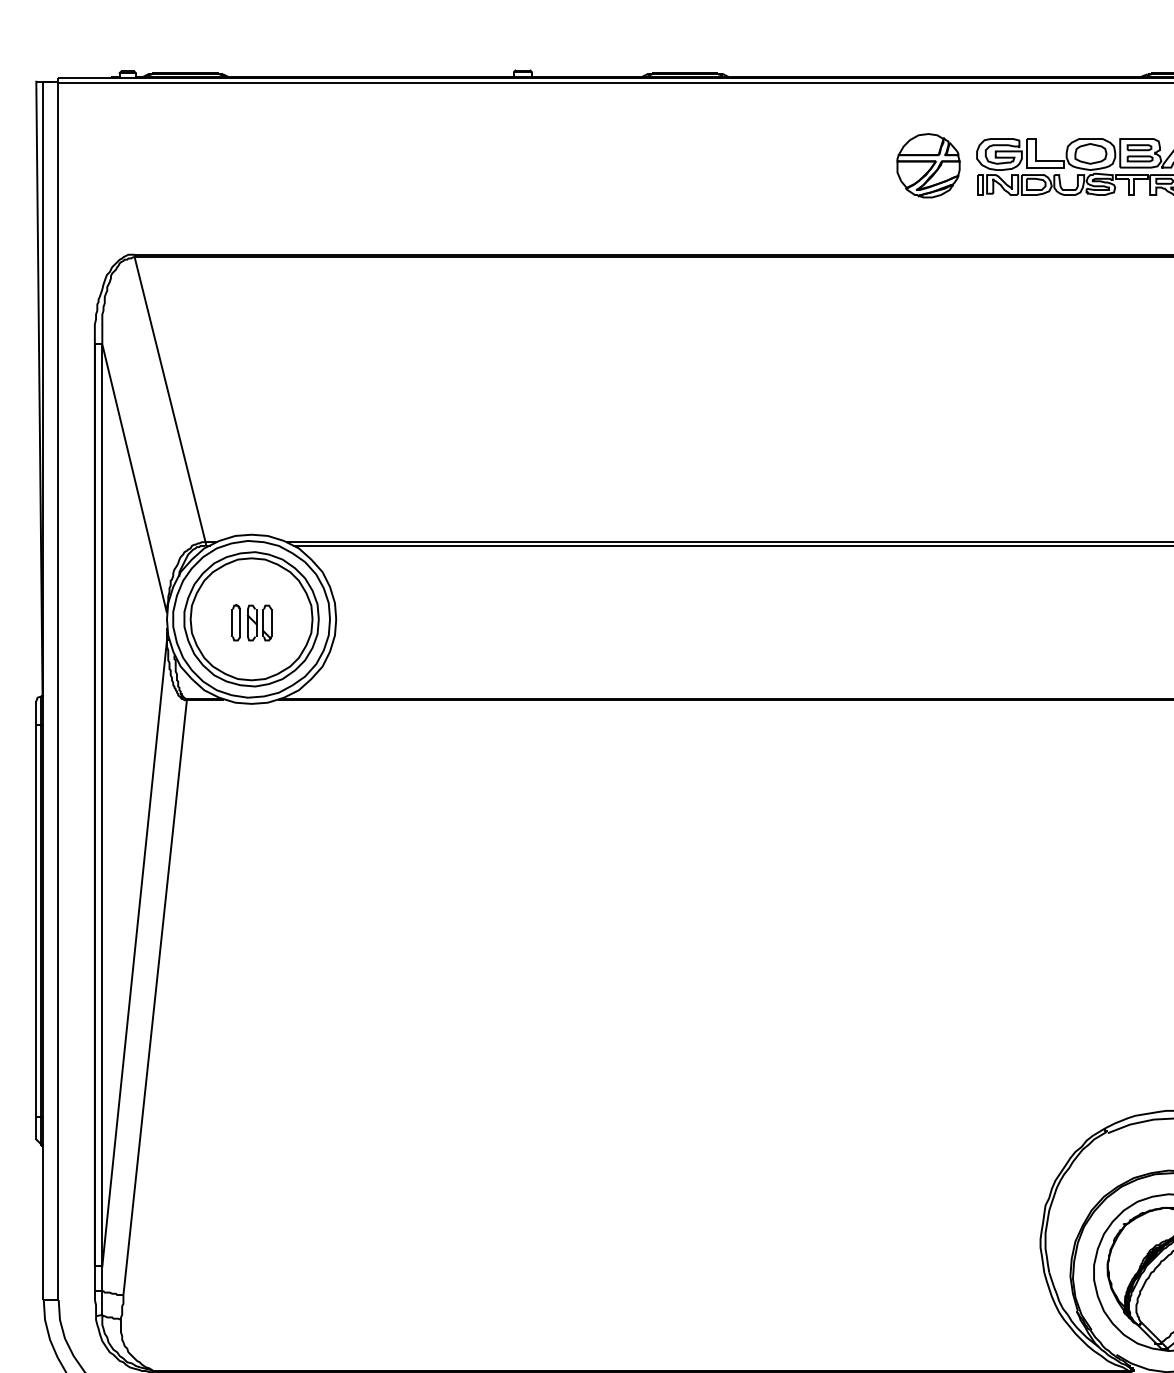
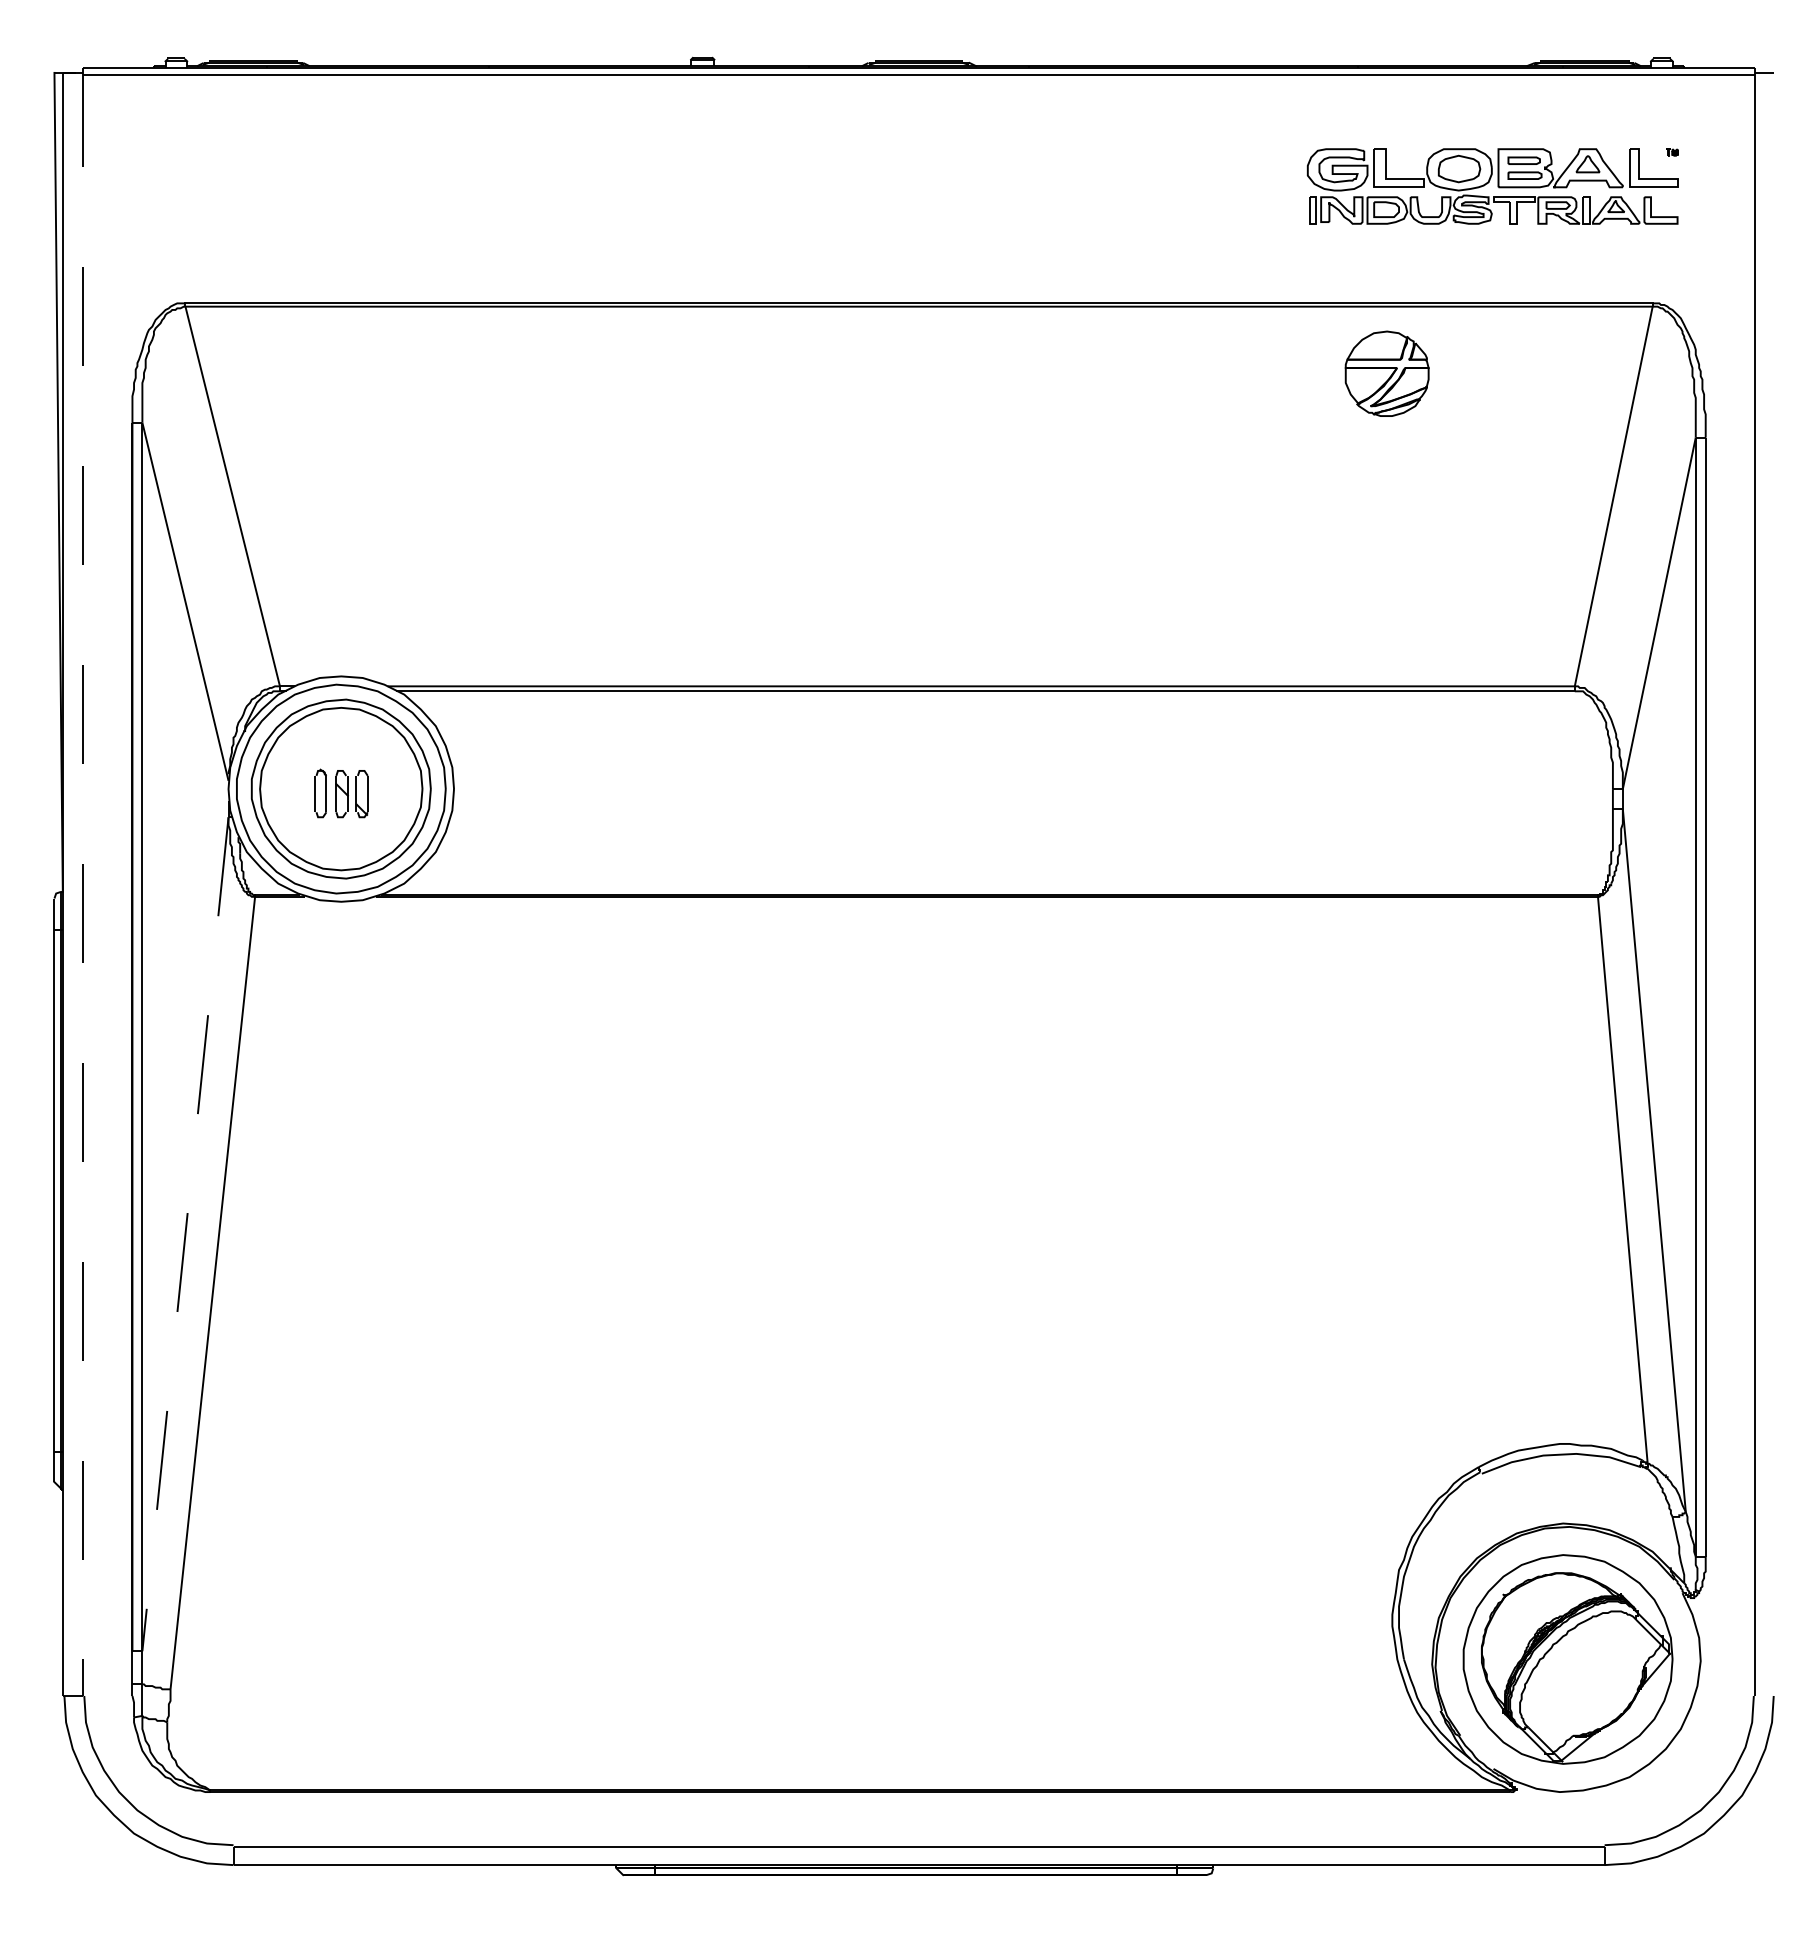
part: (928, 165) -> (1386, 373), moved
line: (57, 688) -> (82, 881), solid -> dashed
line: (134, 953) -> (185, 1234), solid -> dashed

